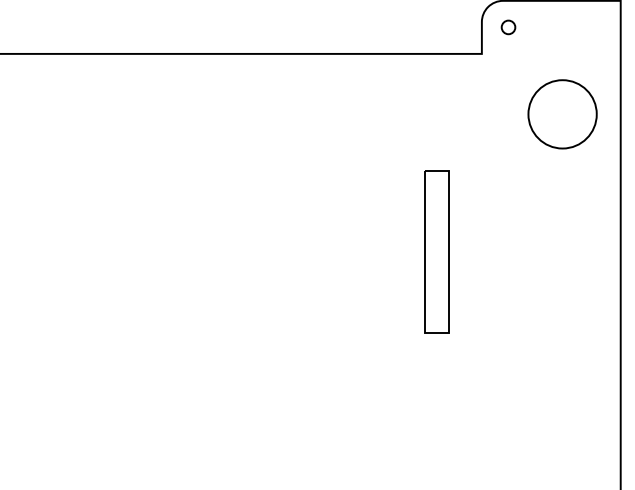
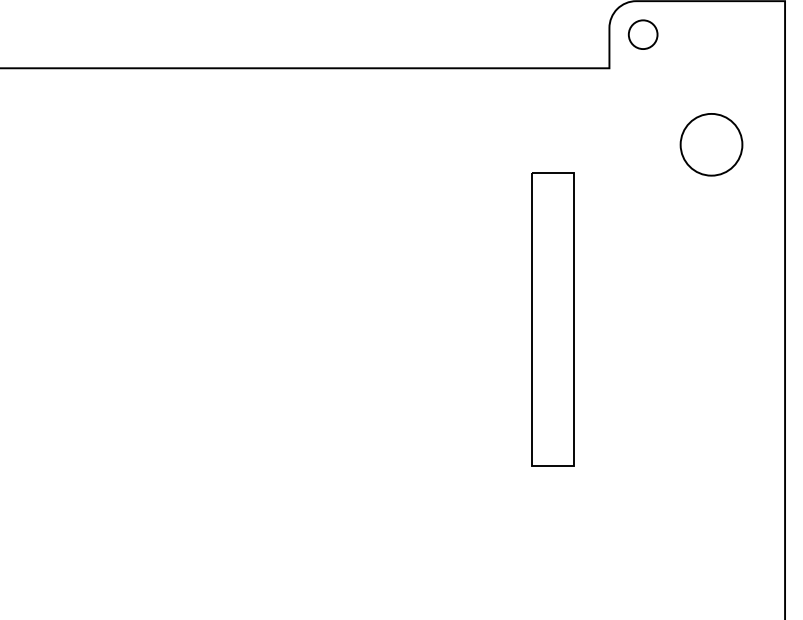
circle: (508, 27) -> (643, 34), size x1.67
circle: (562, 114) -> (711, 144), size x0.71
part: (436, 252) -> (552, 319), size x1.43

